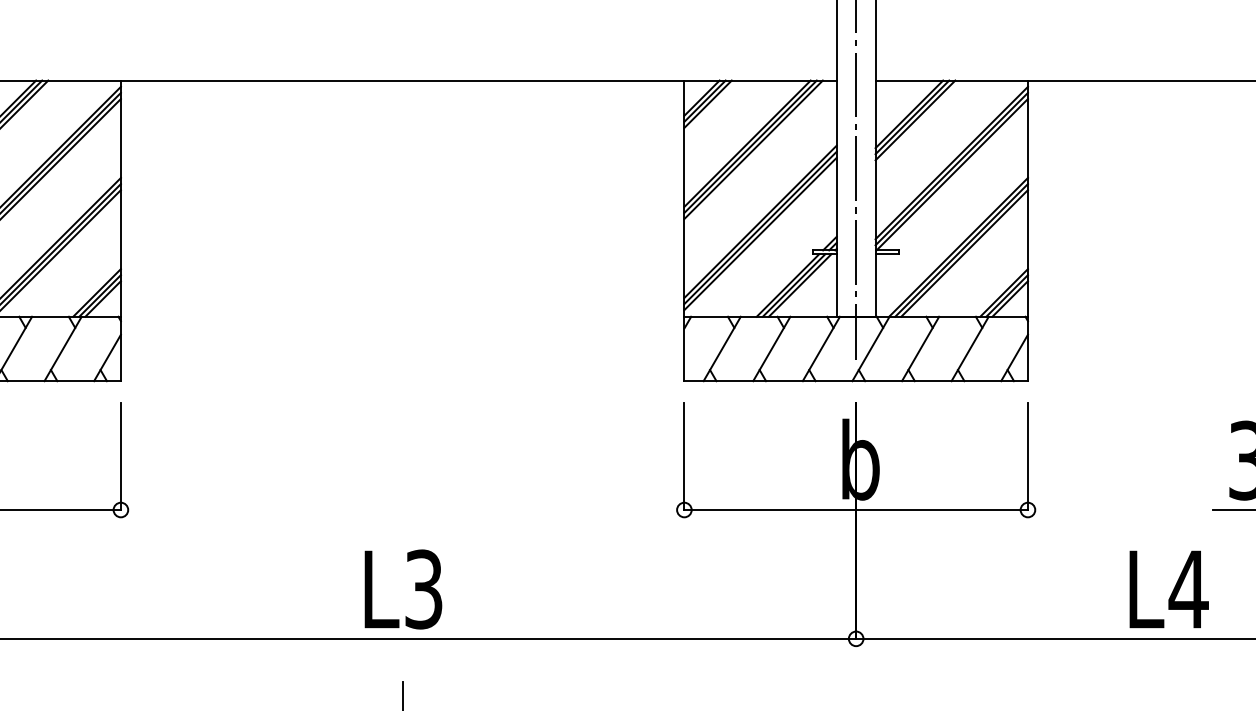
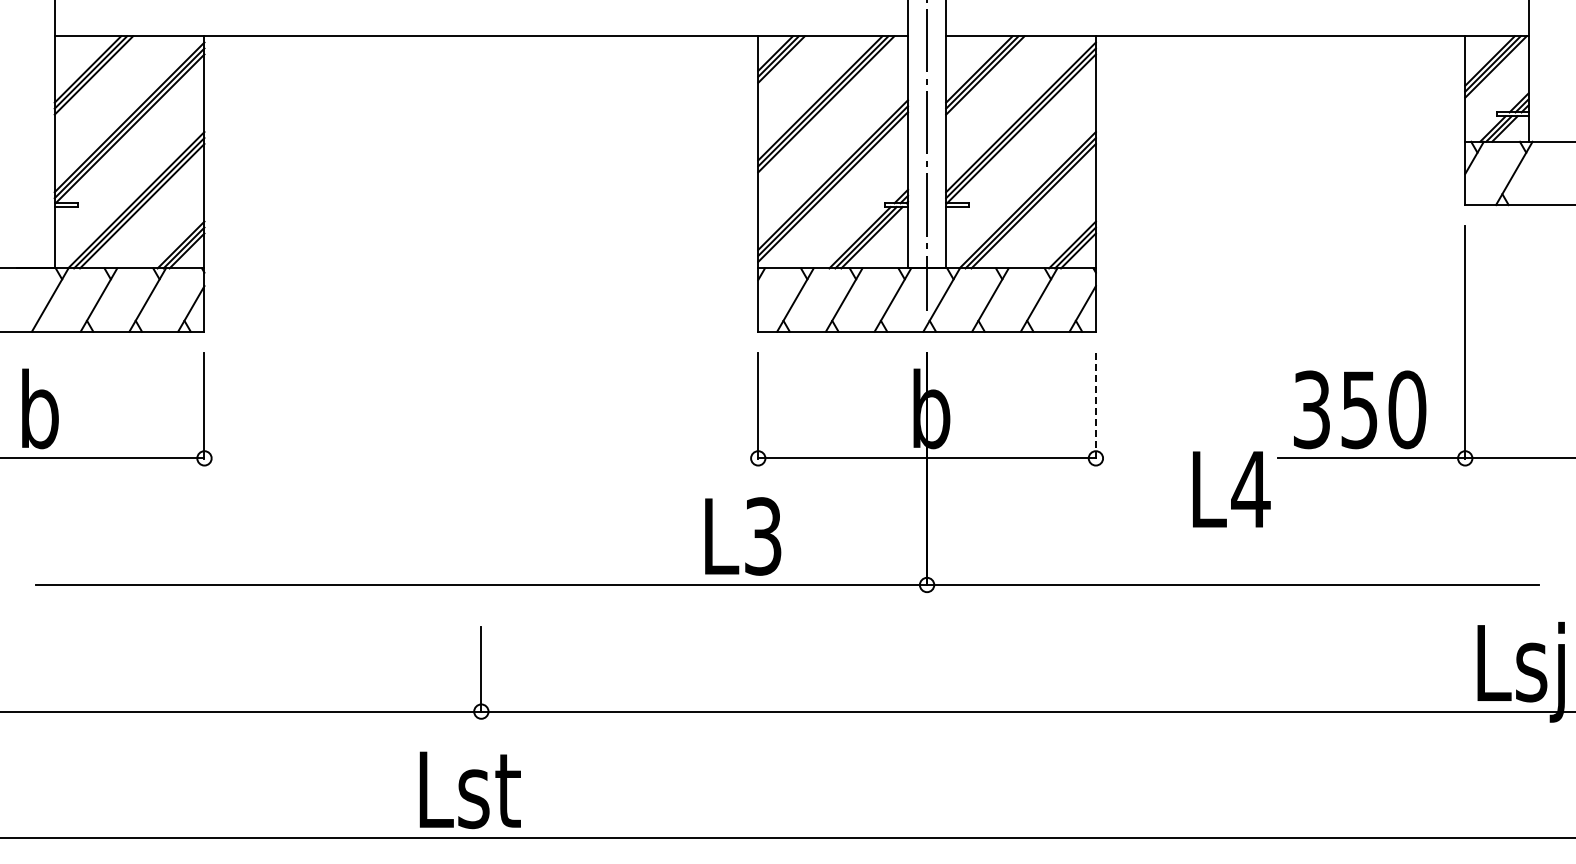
line: (1027, 456) -> (1095, 405), solid -> dashed
text: (403, 589) -> (743, 536), moved
text: (1168, 589) -> (1231, 489), moved

